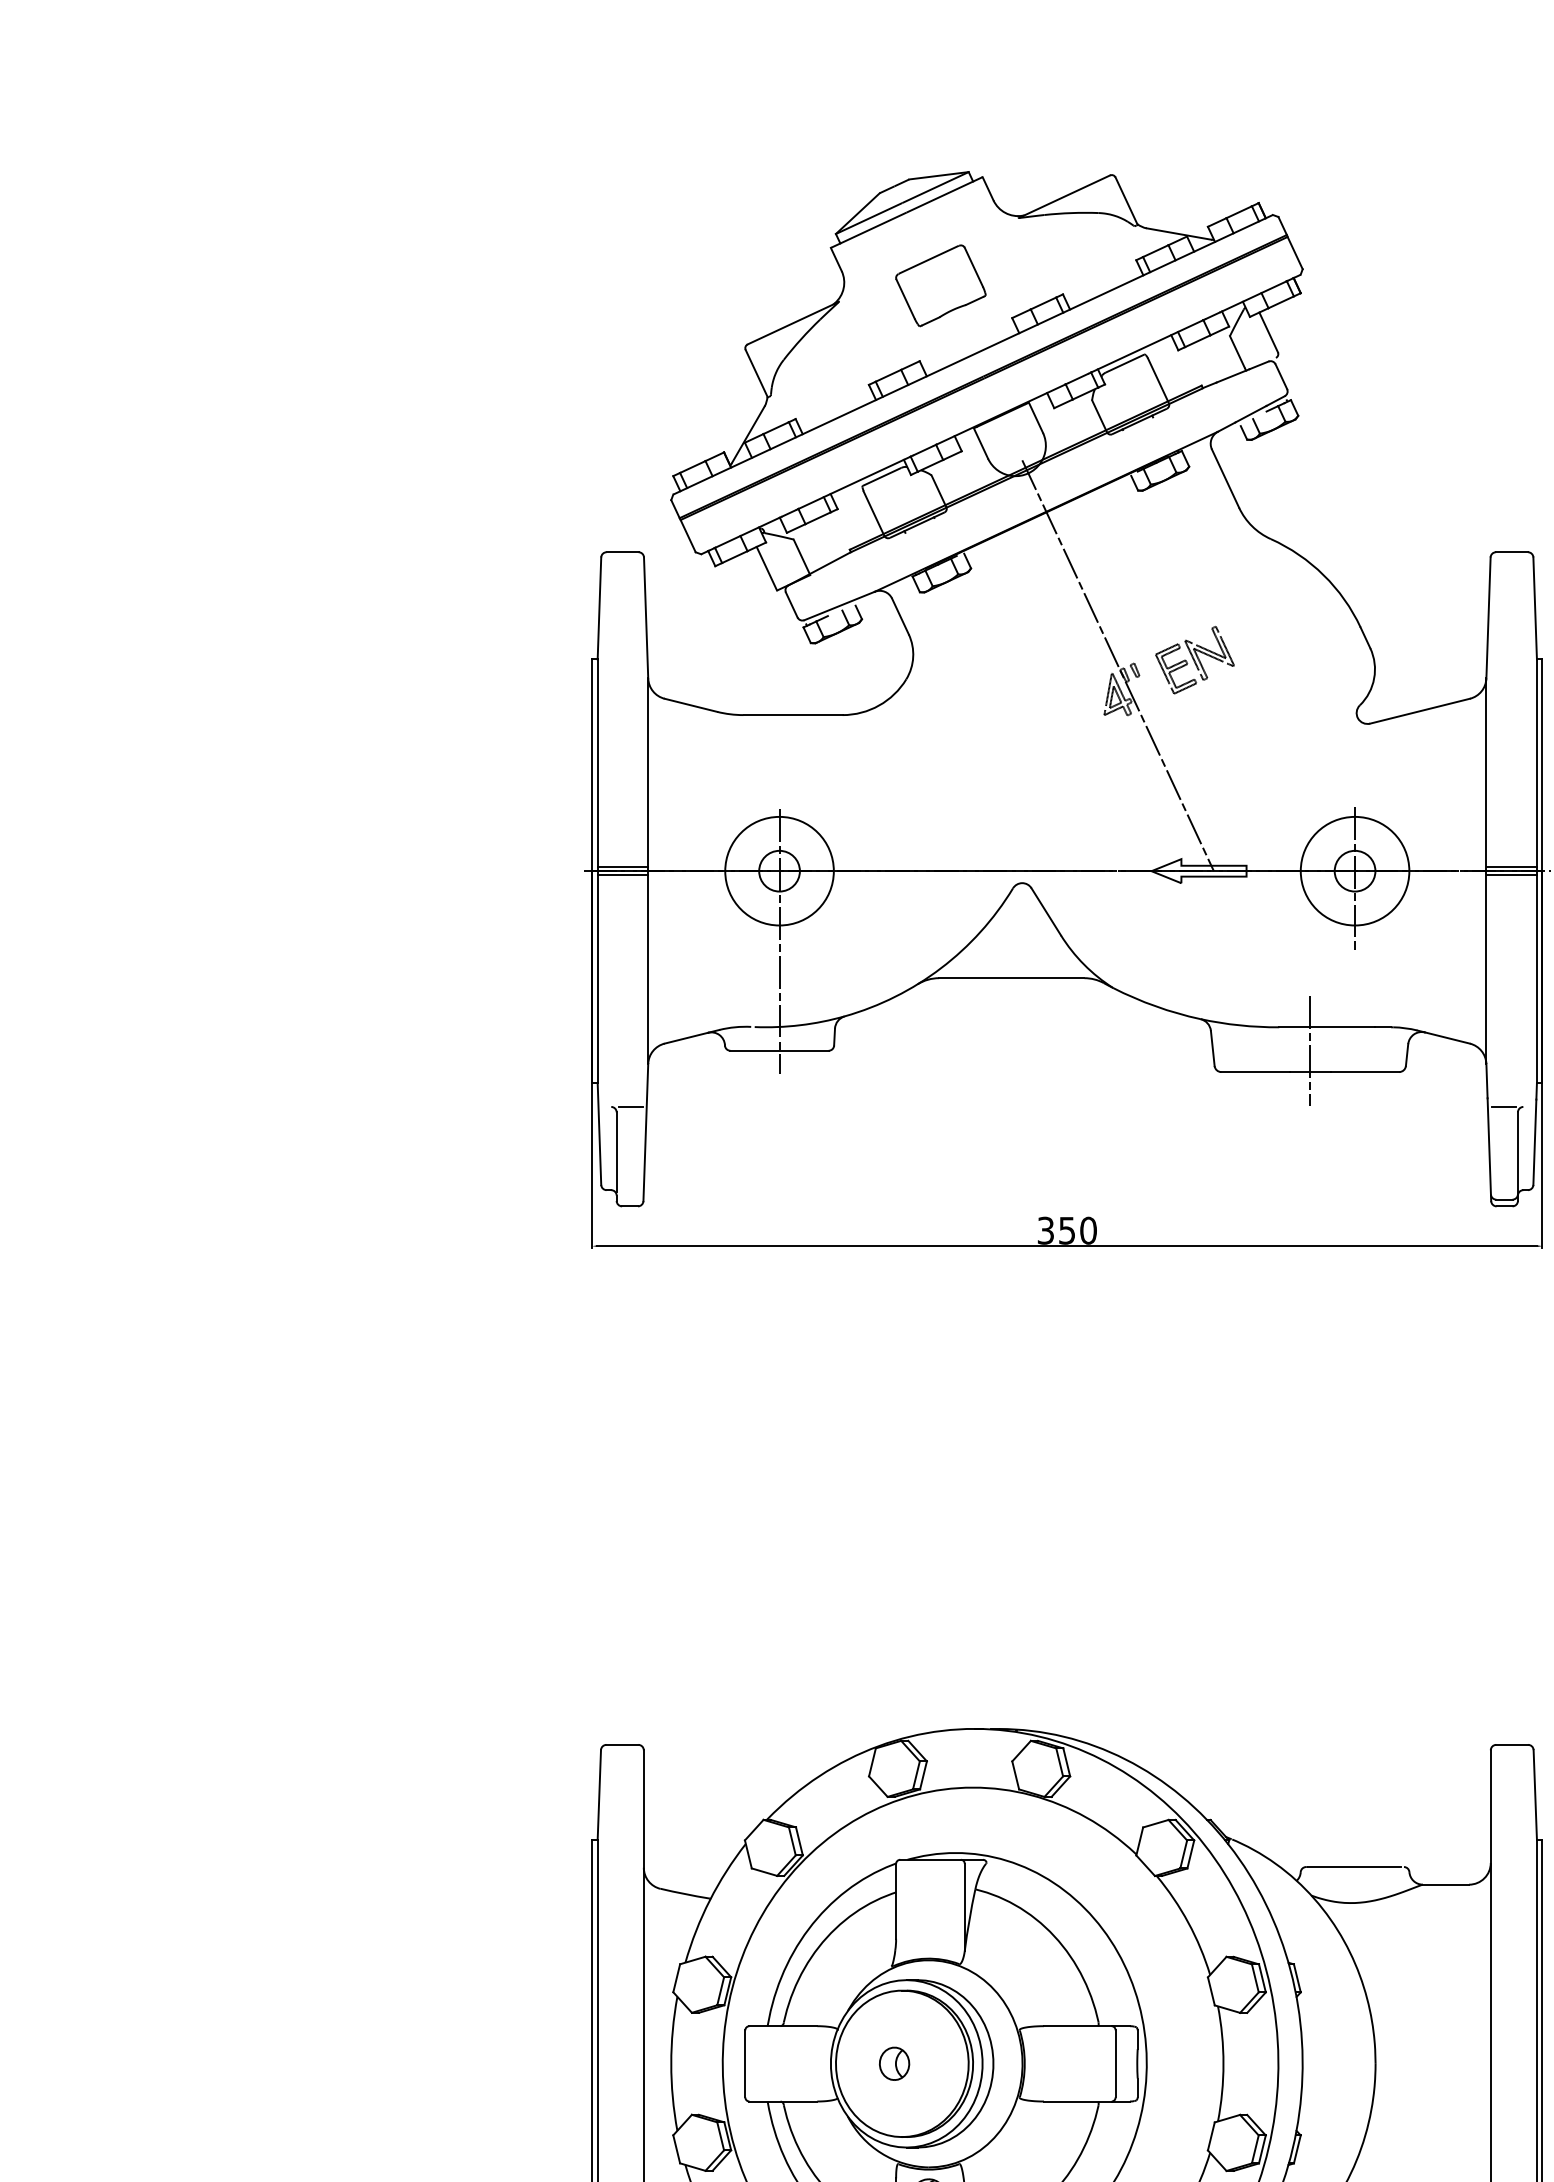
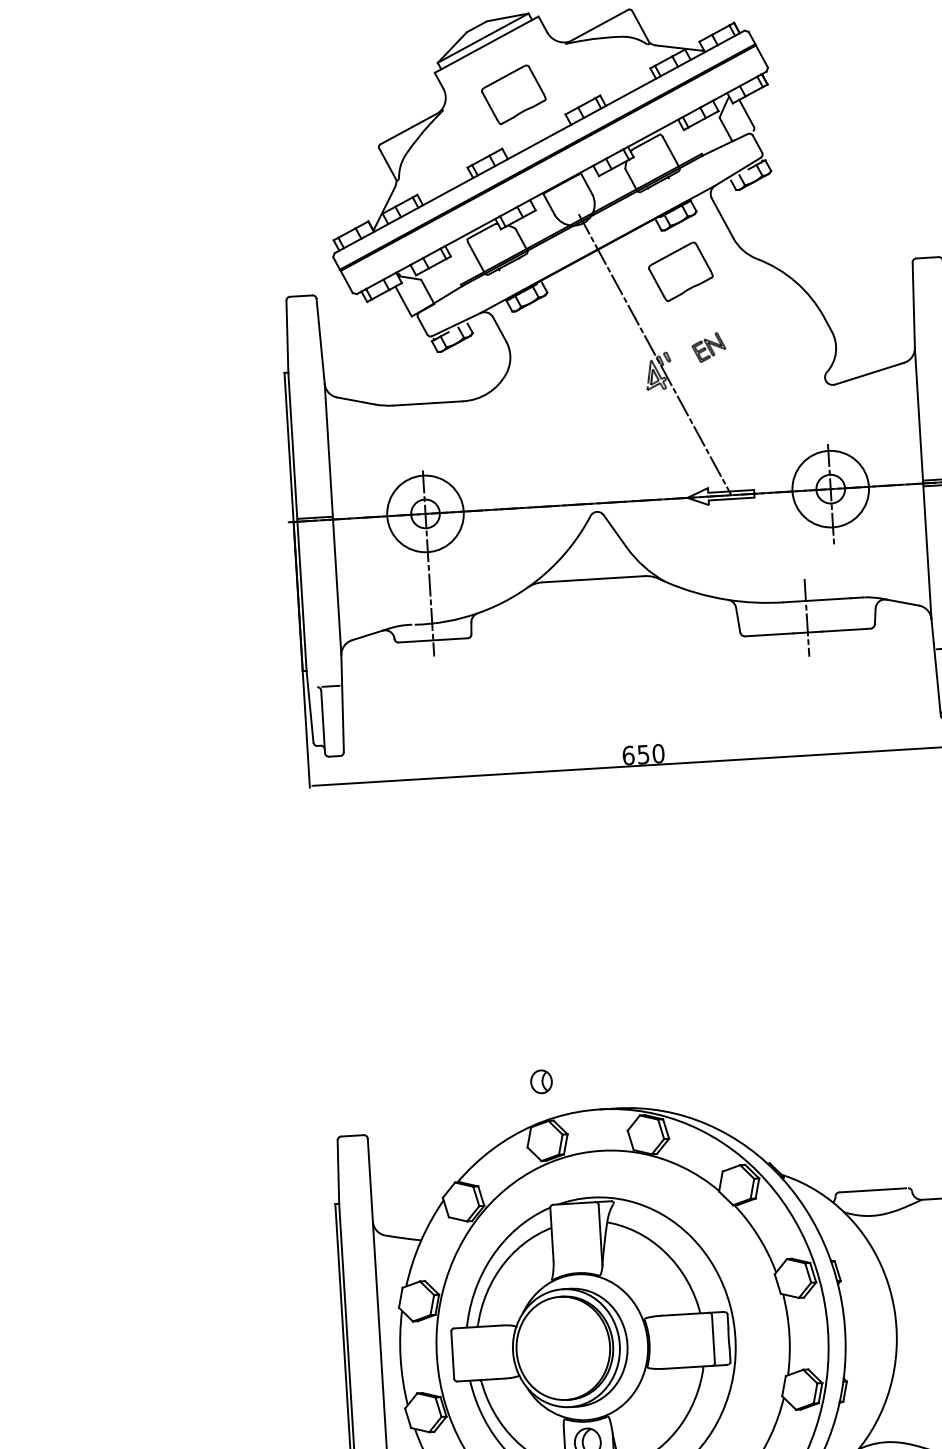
part: (1161, 550) -> (680, 271), added
part: (1194, 660) -> (708, 347), size x0.6
line: (623, 875) -> (315, 523), removed
text: (1045, 1230) -> (628, 755), 350 -> 650
part: (894, 2063) -> (541, 1081), moved

